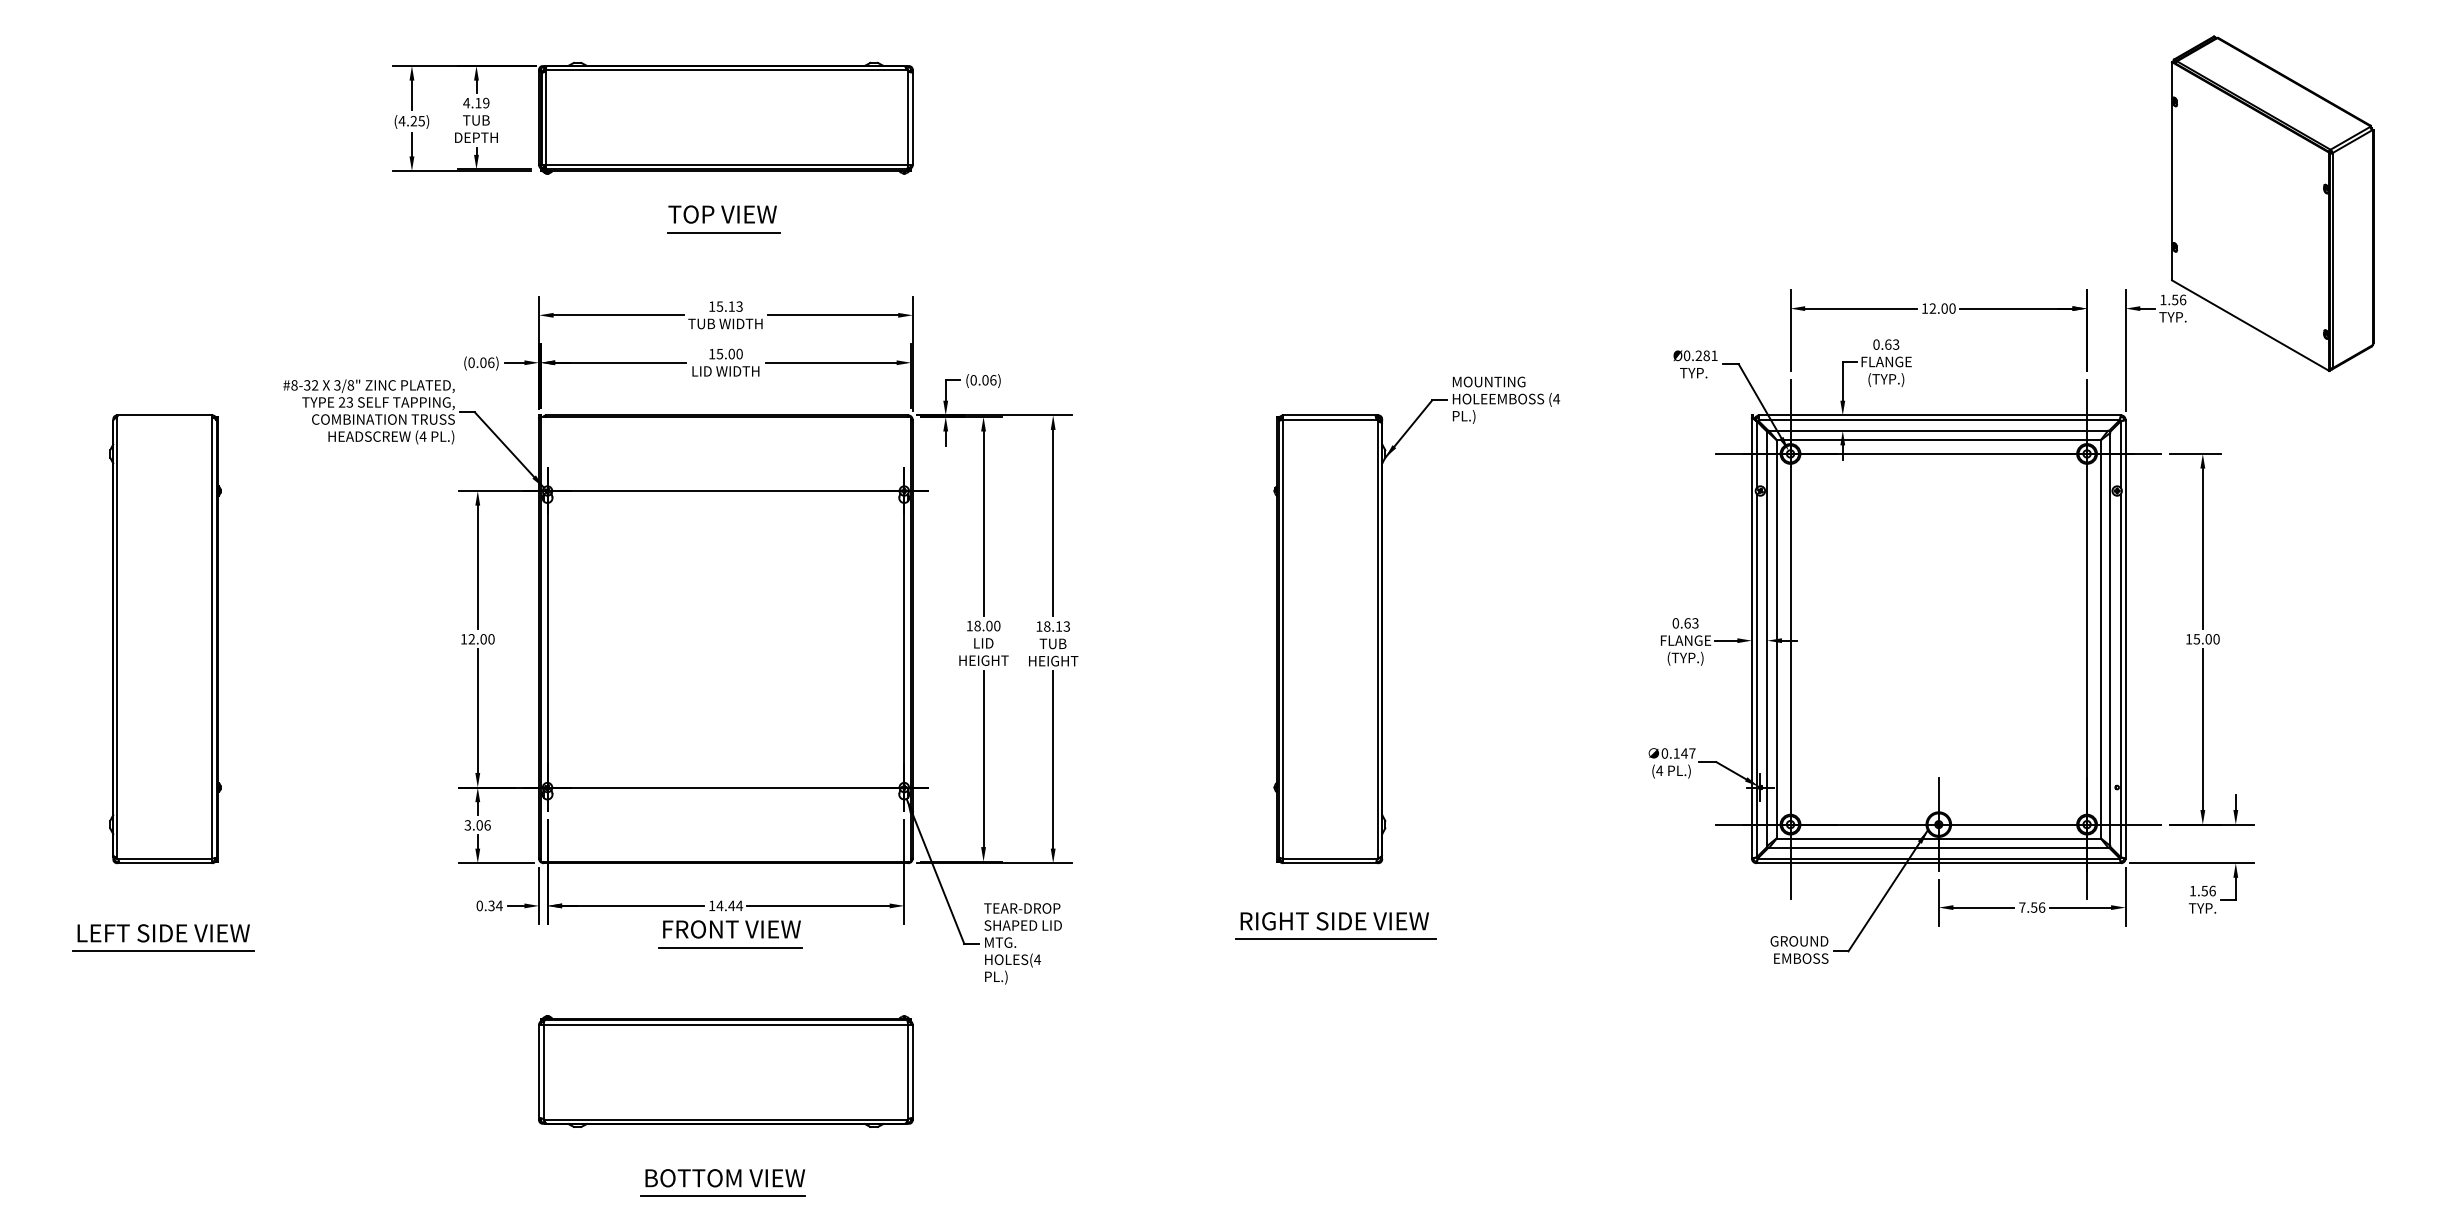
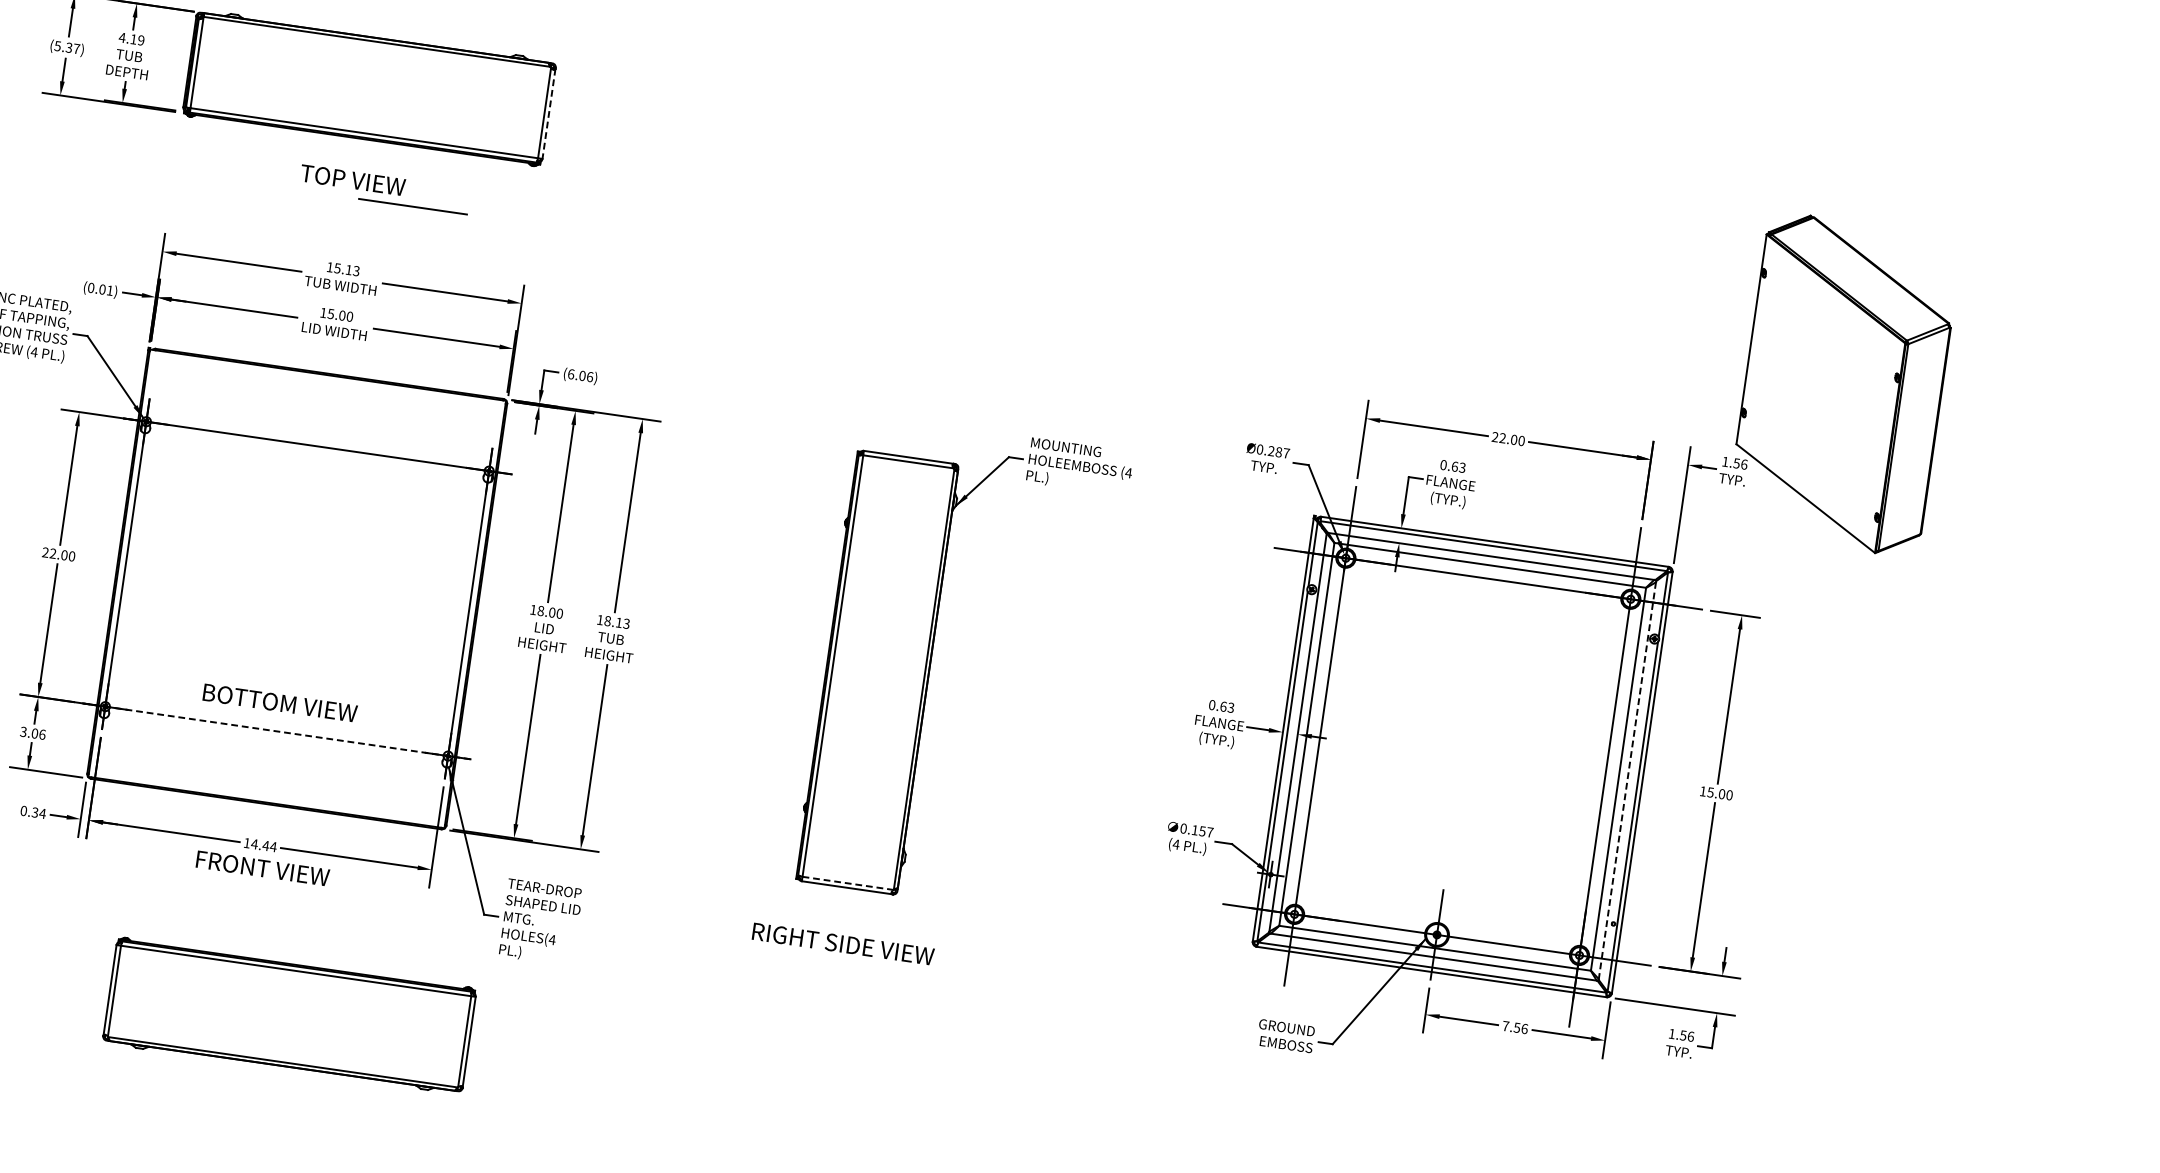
line: (912, 118) -> (548, 114), solid -> dashed
text: (411, 121) -> (66, 47), (4.25) -> (5.37)
line: (723, 232) -> (412, 206), moved
text: (1924, 308) -> (1494, 436), 12.00 -> 22.00
text: (1714, 355) -> (1286, 453), Ø0.281 -> Ø0.287
text: (491, 362) -> (110, 290), (0.06) -> (0.01)
text: (973, 380) -> (570, 374), (0.06) -> (6.06)
line: (2110, 638) -> (1627, 779), solid -> dashed
text: (463, 639) -> (45, 552), 12.00 -> 22.00
text: (1684, 753) -> (1202, 831), 0.147 -> 0.157
line: (725, 787) -> (276, 731), solid -> dashed
line: (1331, 858) -> (848, 883), solid -> dashed
line: (1335, 939) -> (841, 961), removed
line: (729, 947) -> (258, 885), removed
part: (725, 1071) -> (289, 1015), moved
text: (725, 1178) -> (280, 703), moved
line: (722, 1196) -> (216, 1123), removed

